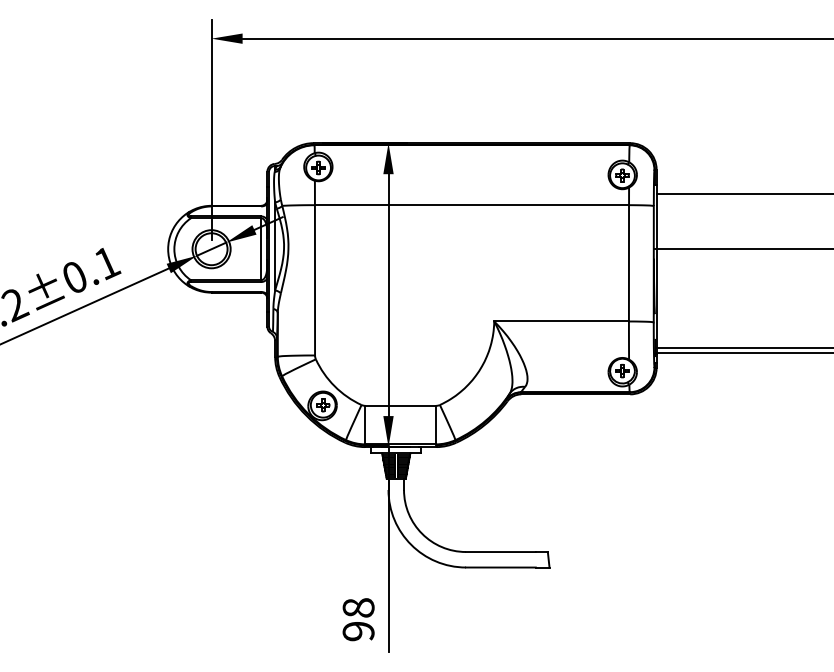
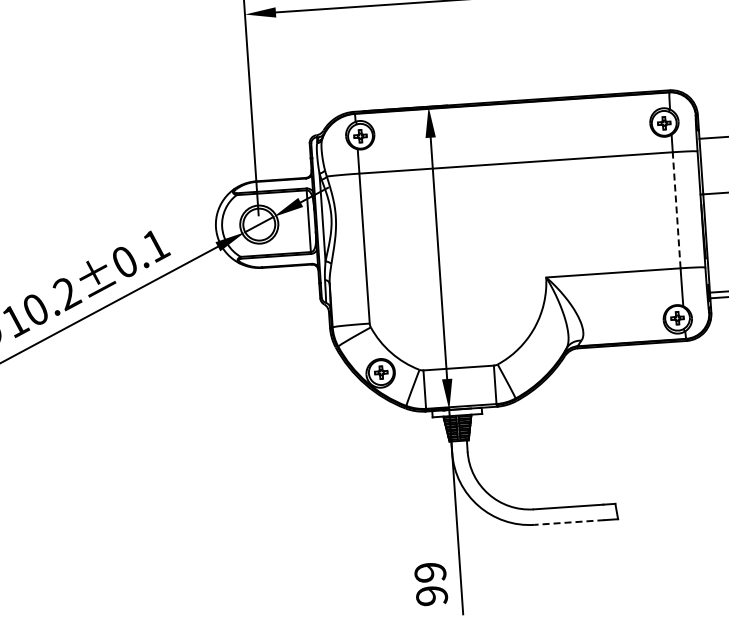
line: (628, 262) -> (676, 209), solid -> dashed
line: (500, 567) -> (569, 522), solid -> dashed
text: (358, 607) -> (430, 572), 98 -> 99

